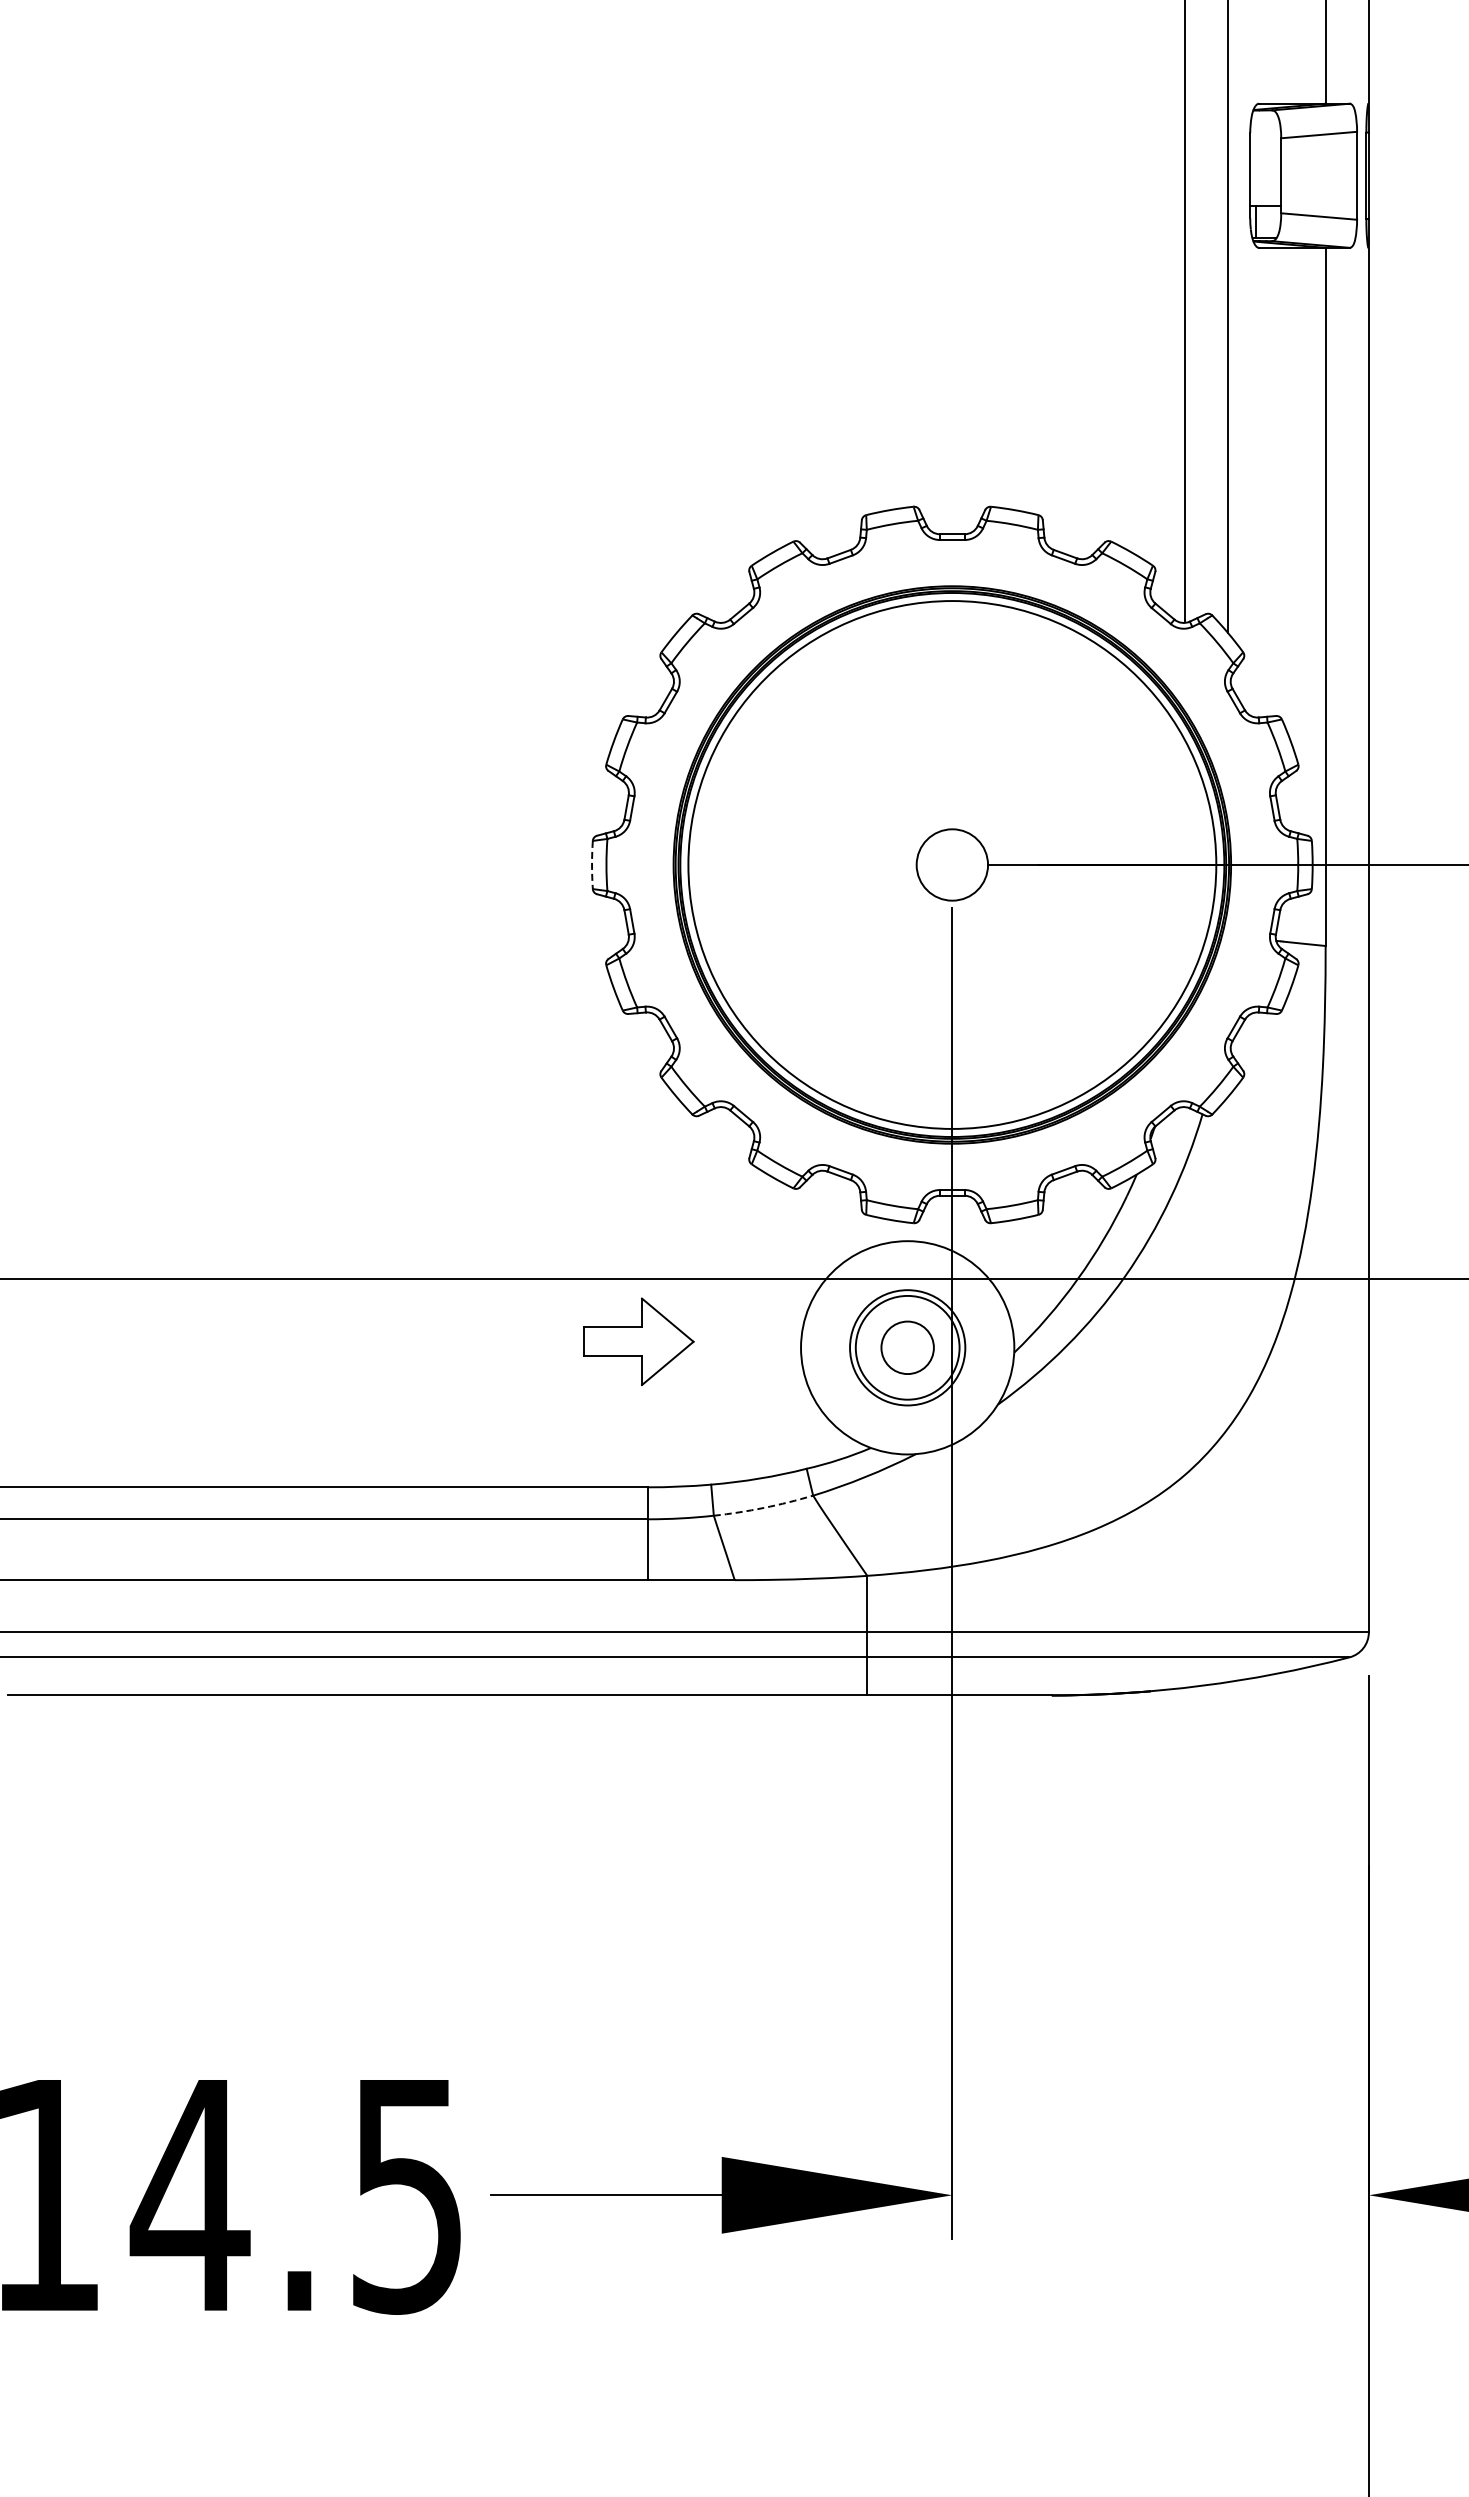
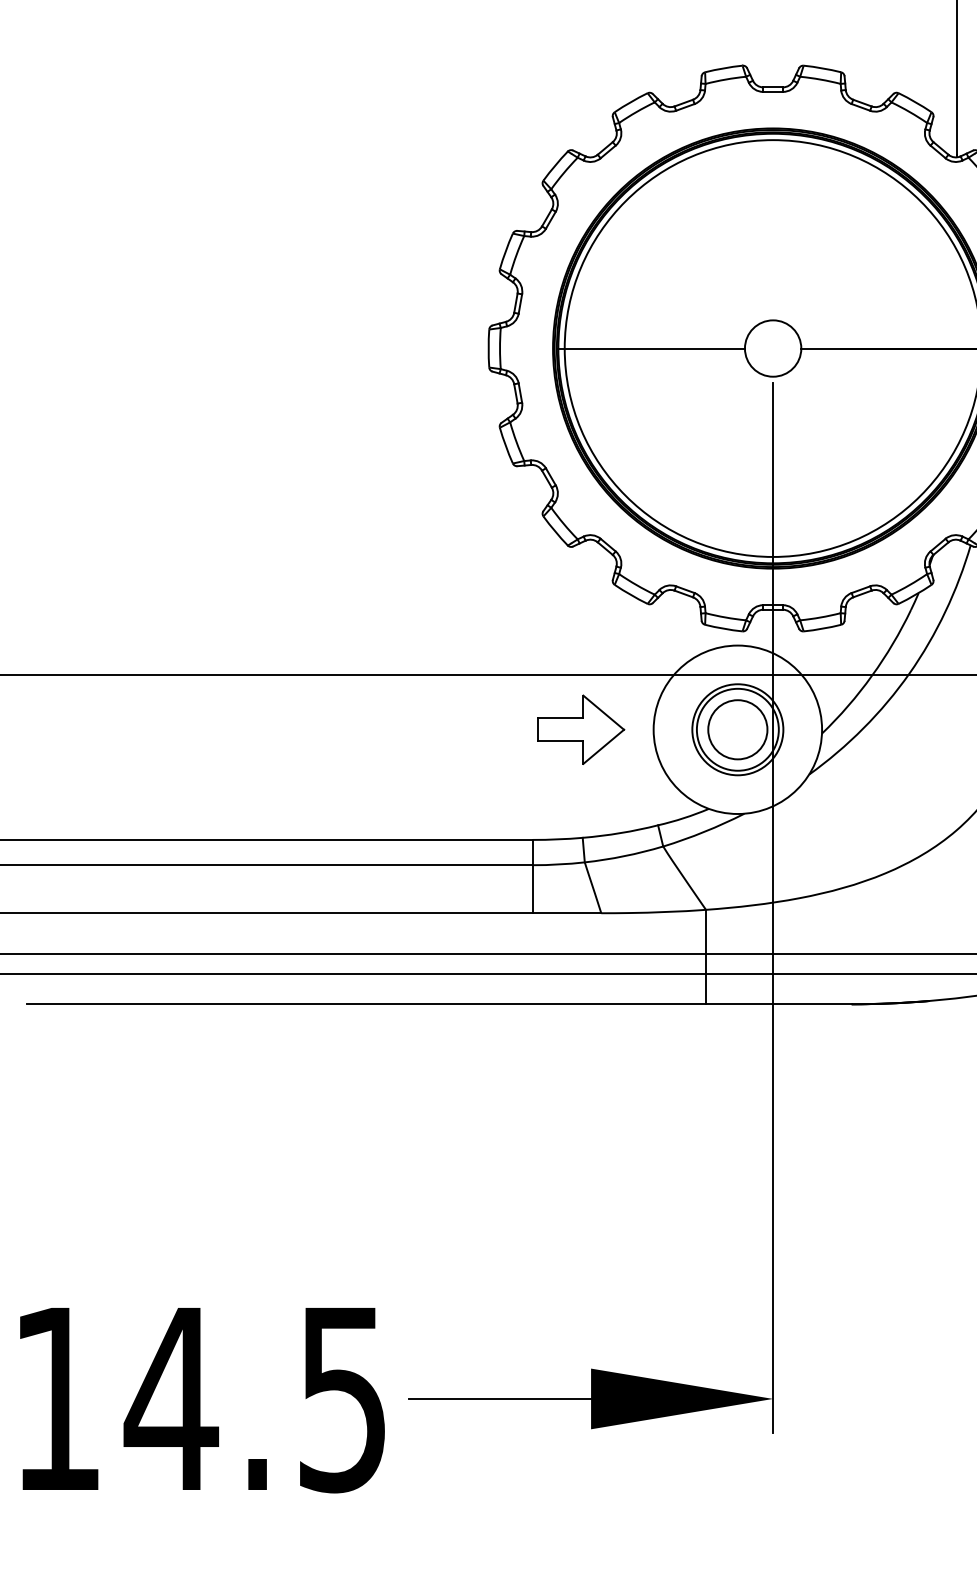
arc: (592, 865) -> (488, 348), dashed -> solid
line: (798, 865) -> (651, 348), added
part: (638, 1341) -> (580, 729), moved
circle: (907, 1347) -> (737, 729), size x1.43
arc: (763, 1507) -> (624, 855), dashed -> solid

